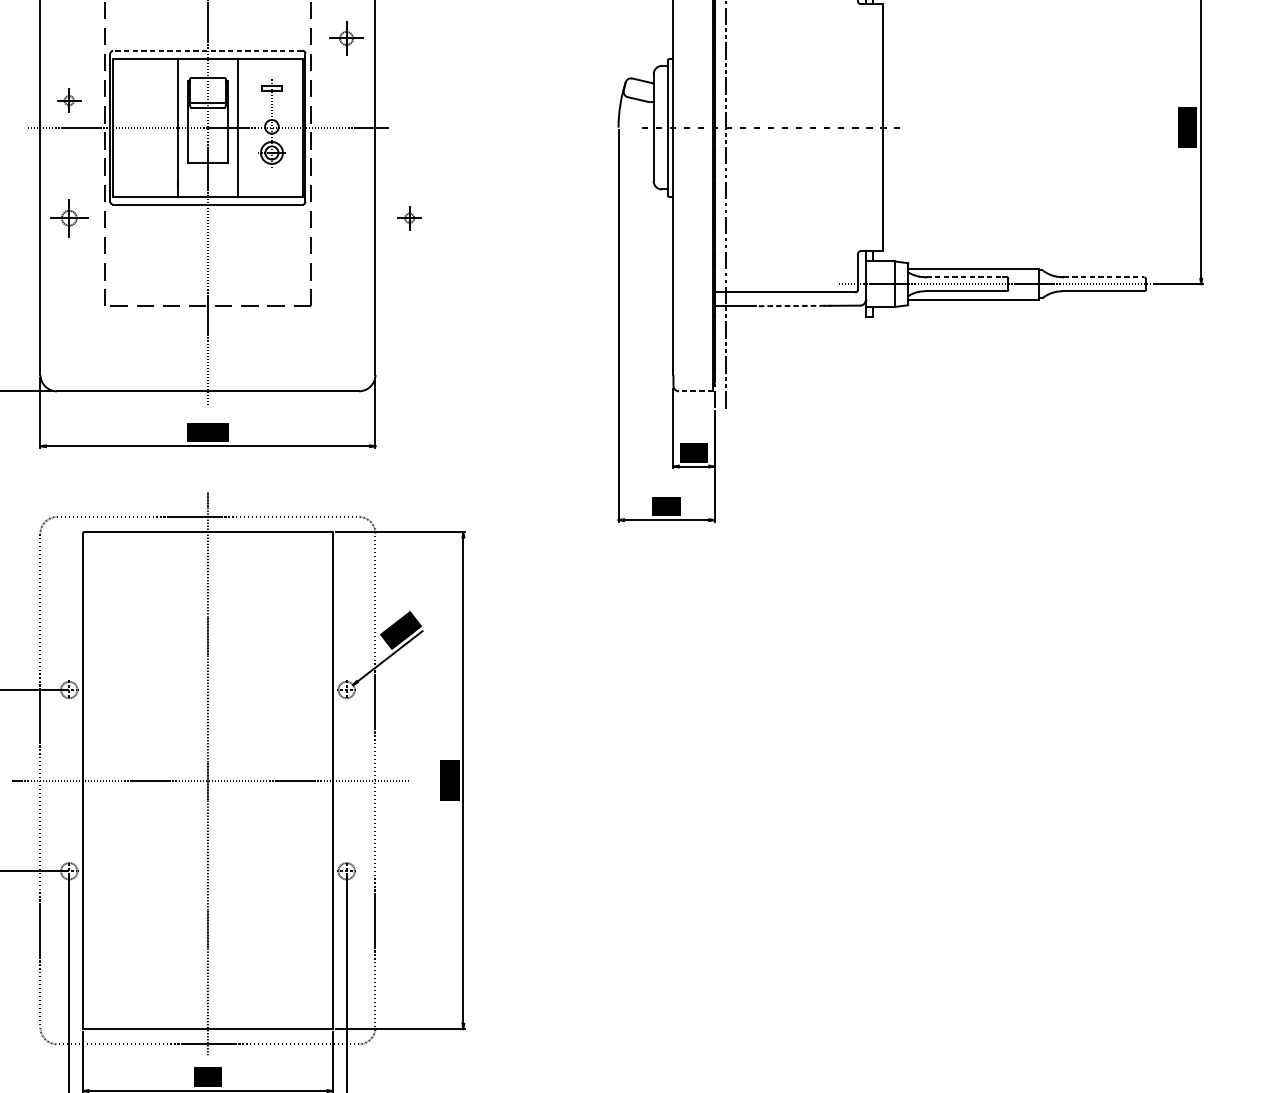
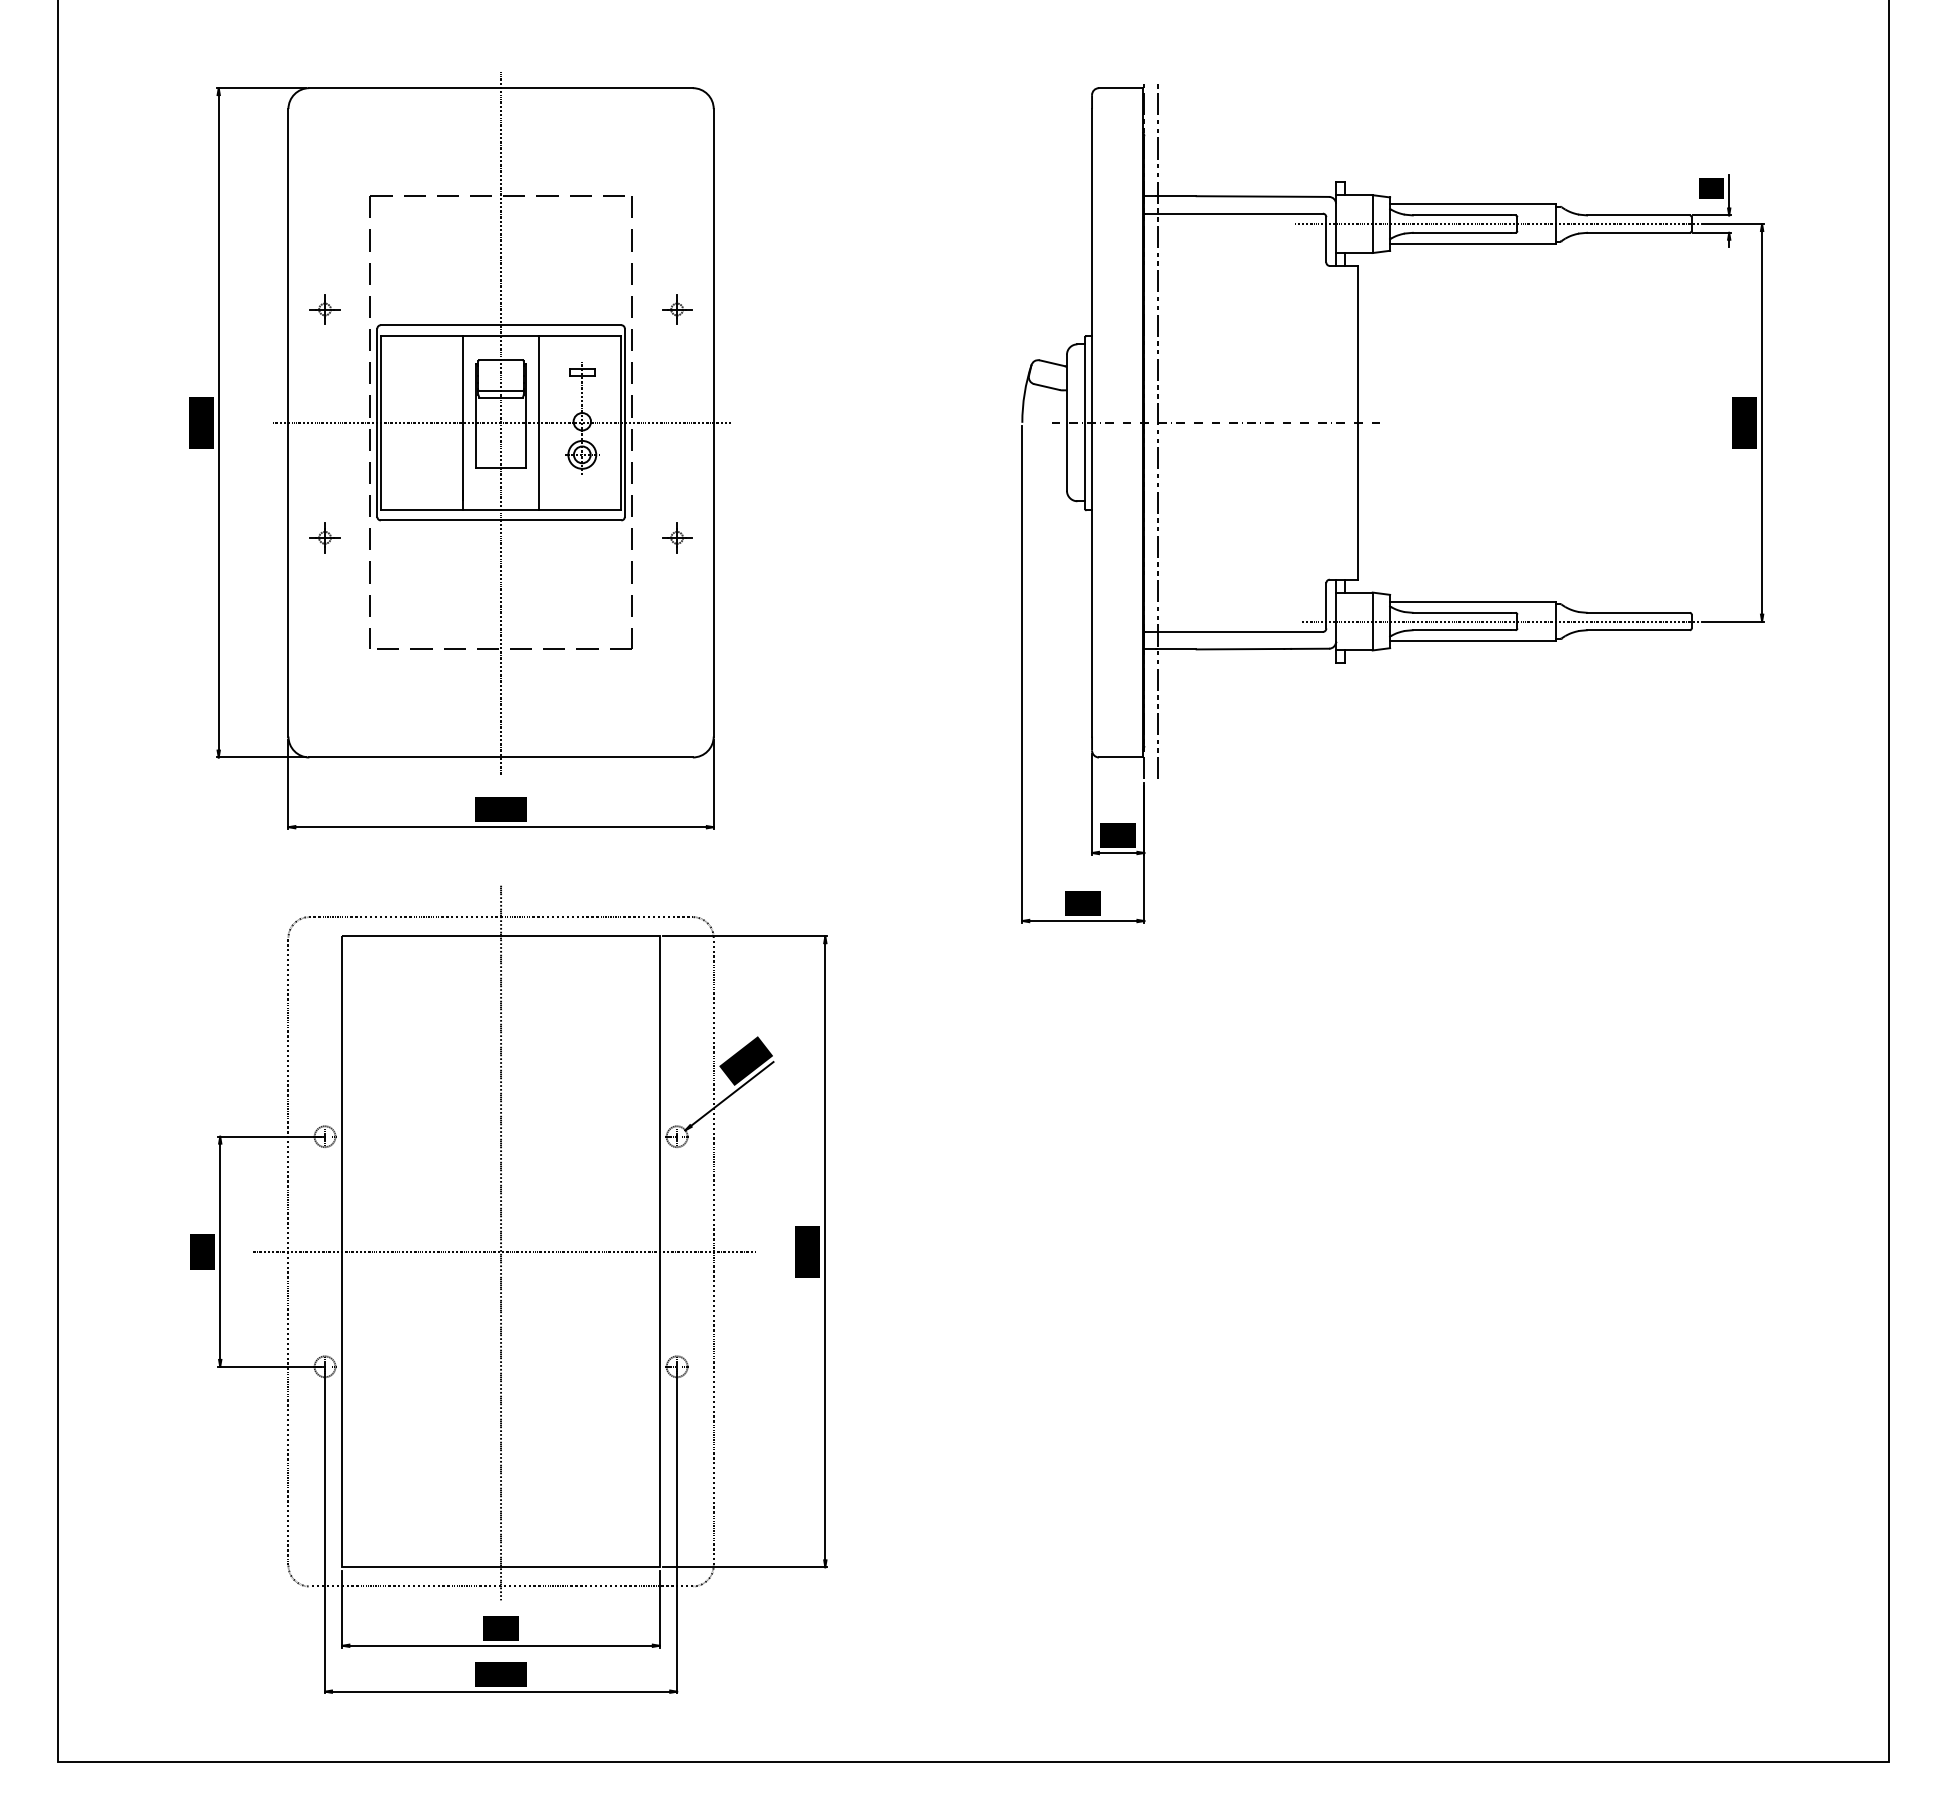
part: (346, 38) -> (677, 309), size x0.71
line: (207, 51) -> (500, 325), dashed -> solid
part: (68, 100) -> (324, 309), moved
part: (68, 218) -> (324, 537), size x0.62
part: (409, 218) -> (677, 537), moved
line: (964, 277) -> (1461, 612), dashed -> solid
line: (1104, 277) -> (1639, 612), dashed -> solid
line: (790, 306) -> (1240, 649), dashed -> solid
line: (695, 391) -> (1120, 757), dashed -> solid

